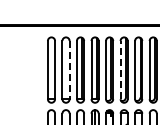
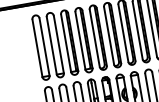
line: (120, 69) -> (108, 35), dashed -> solid
line: (69, 70) -> (58, 44), dashed -> solid

